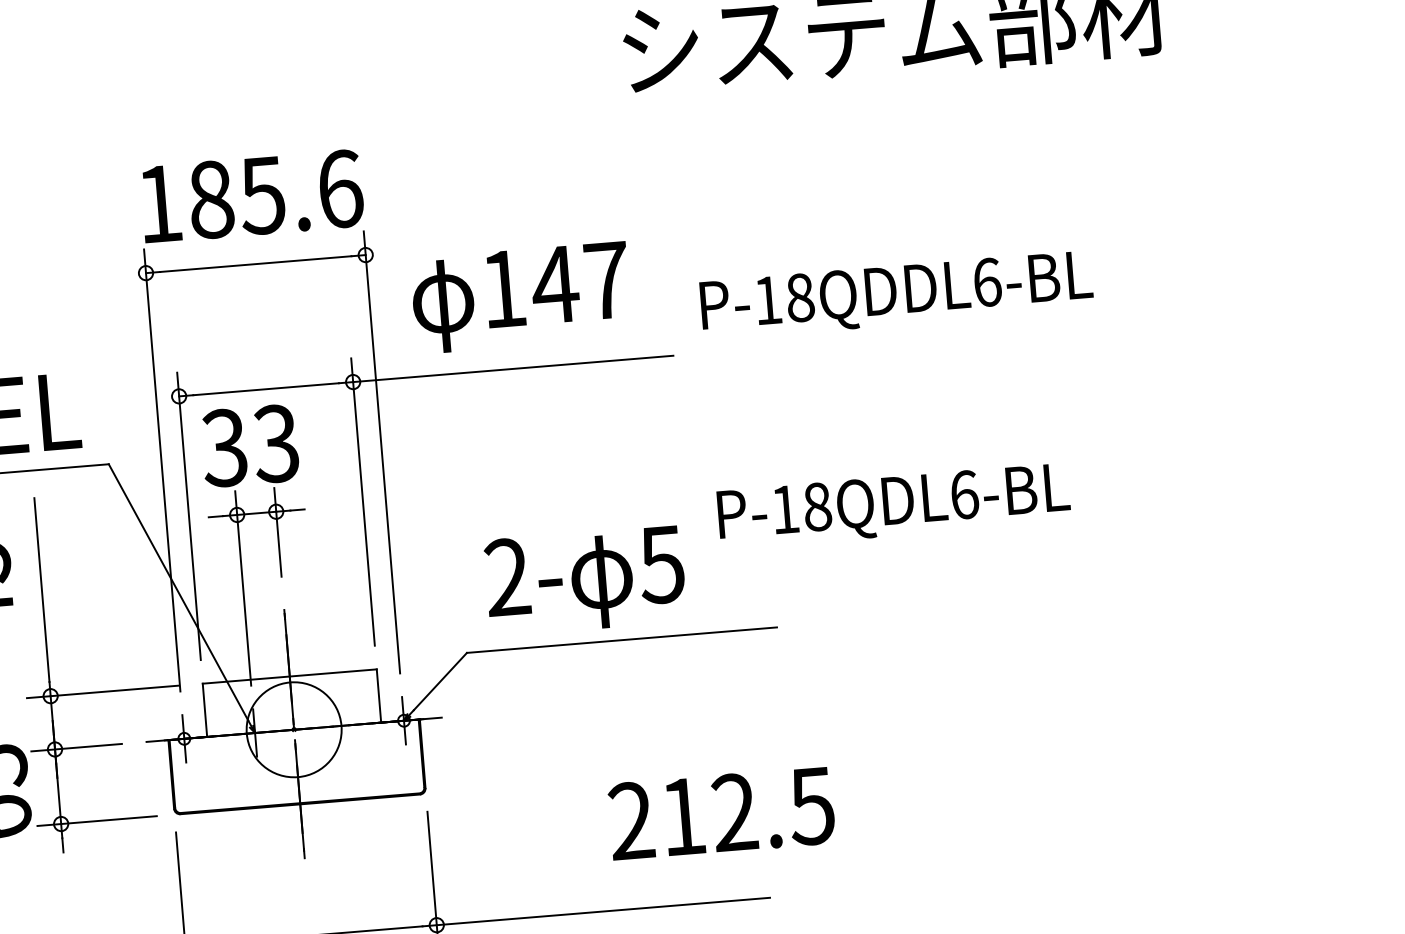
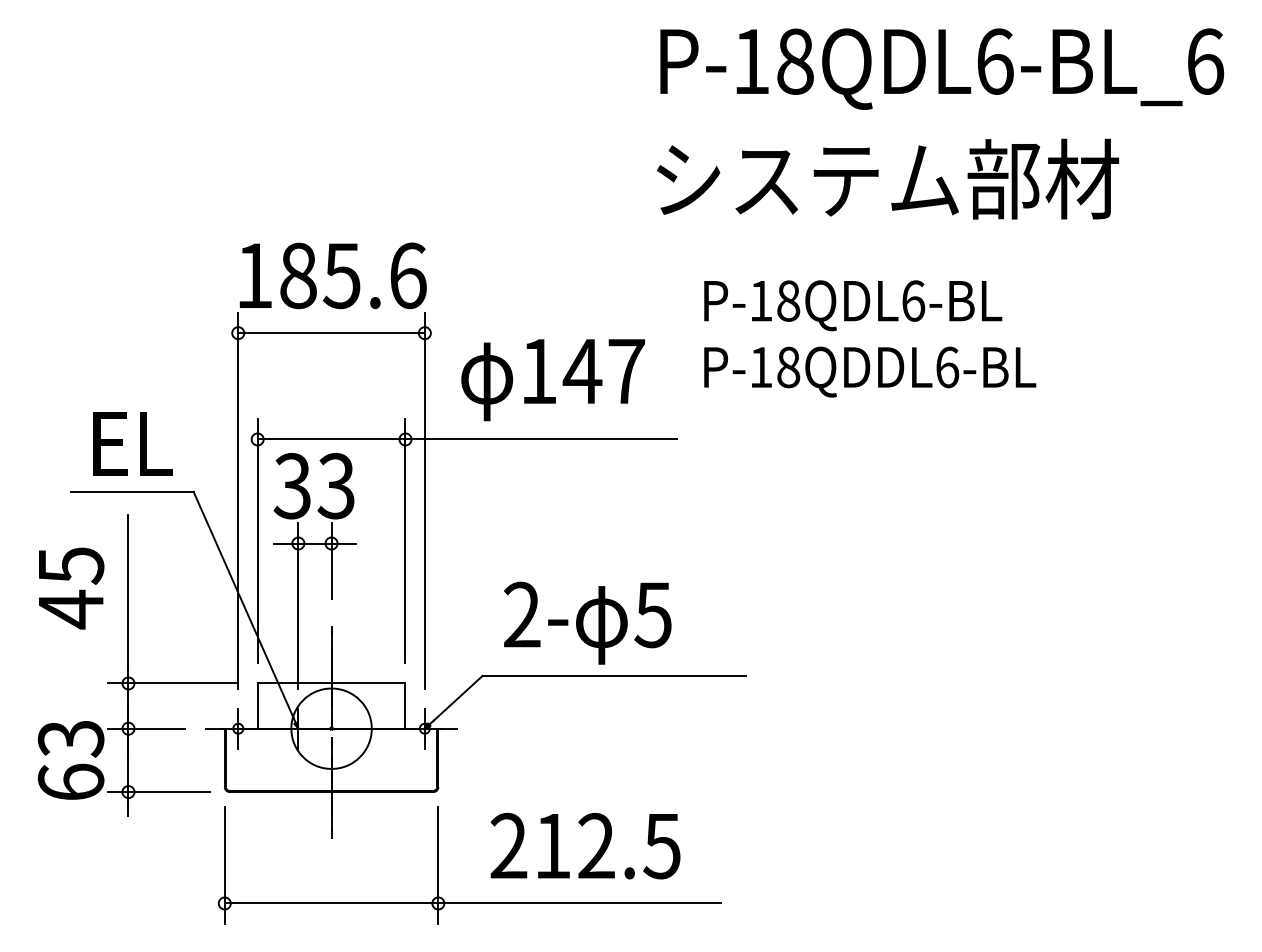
text: (897, 294) -> (870, 371), moved
text: (894, 505) -> (853, 305), moved
text: (721, 812) -> (585, 845), moved

